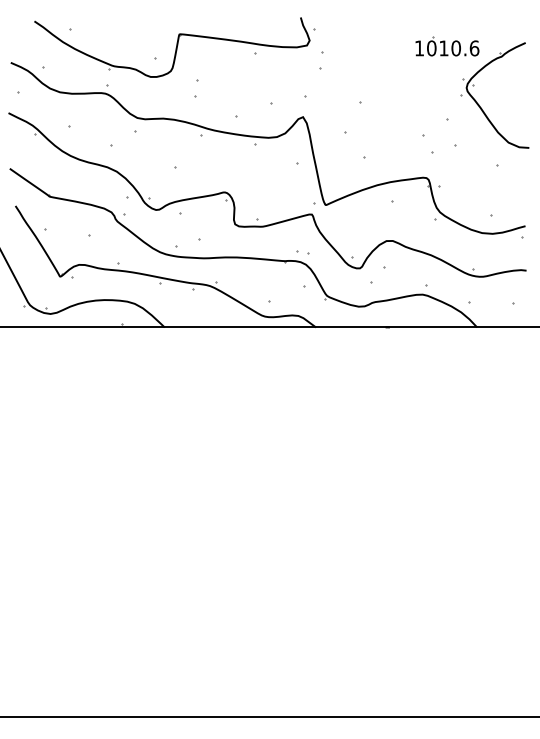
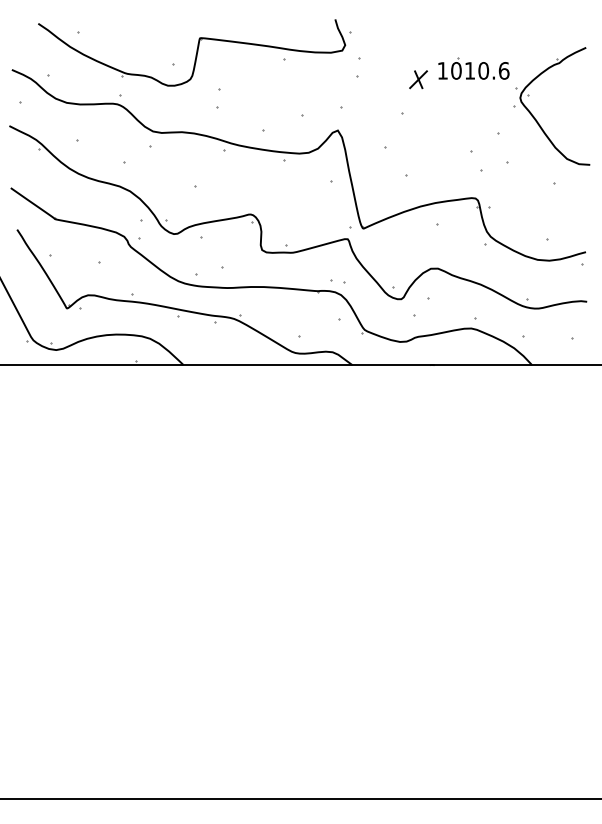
part: (447, 46) -> (473, 68), moved
part: (375, 71) -> (418, 79), added

